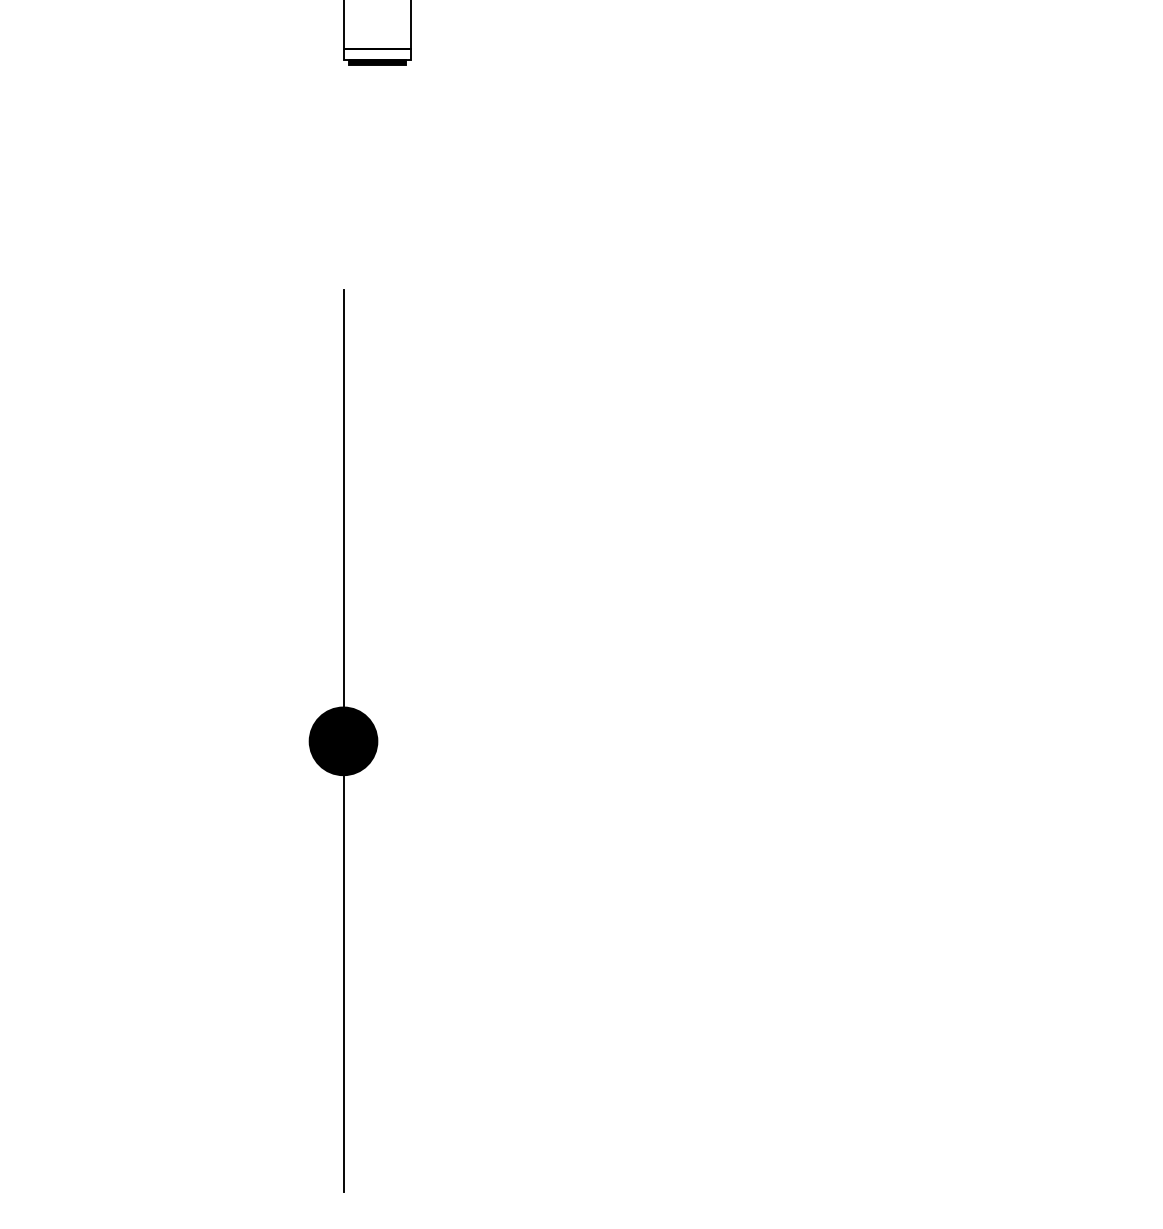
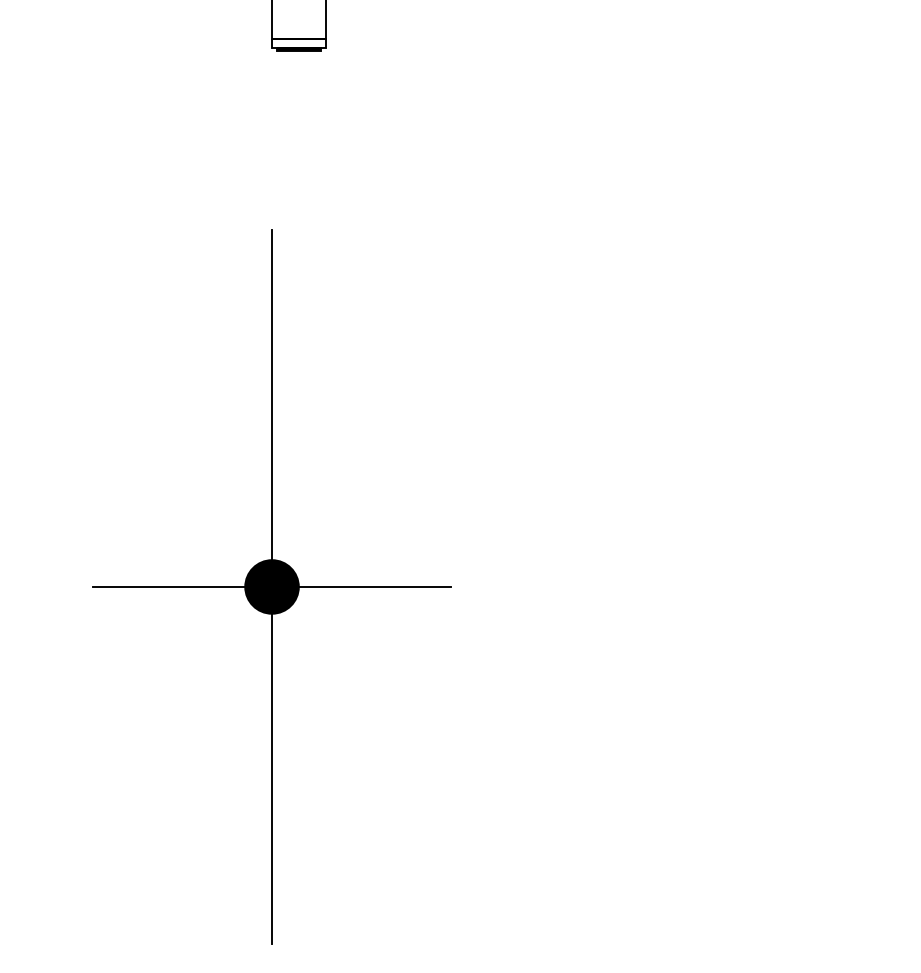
line: (342, 740) -> (271, 586), added

